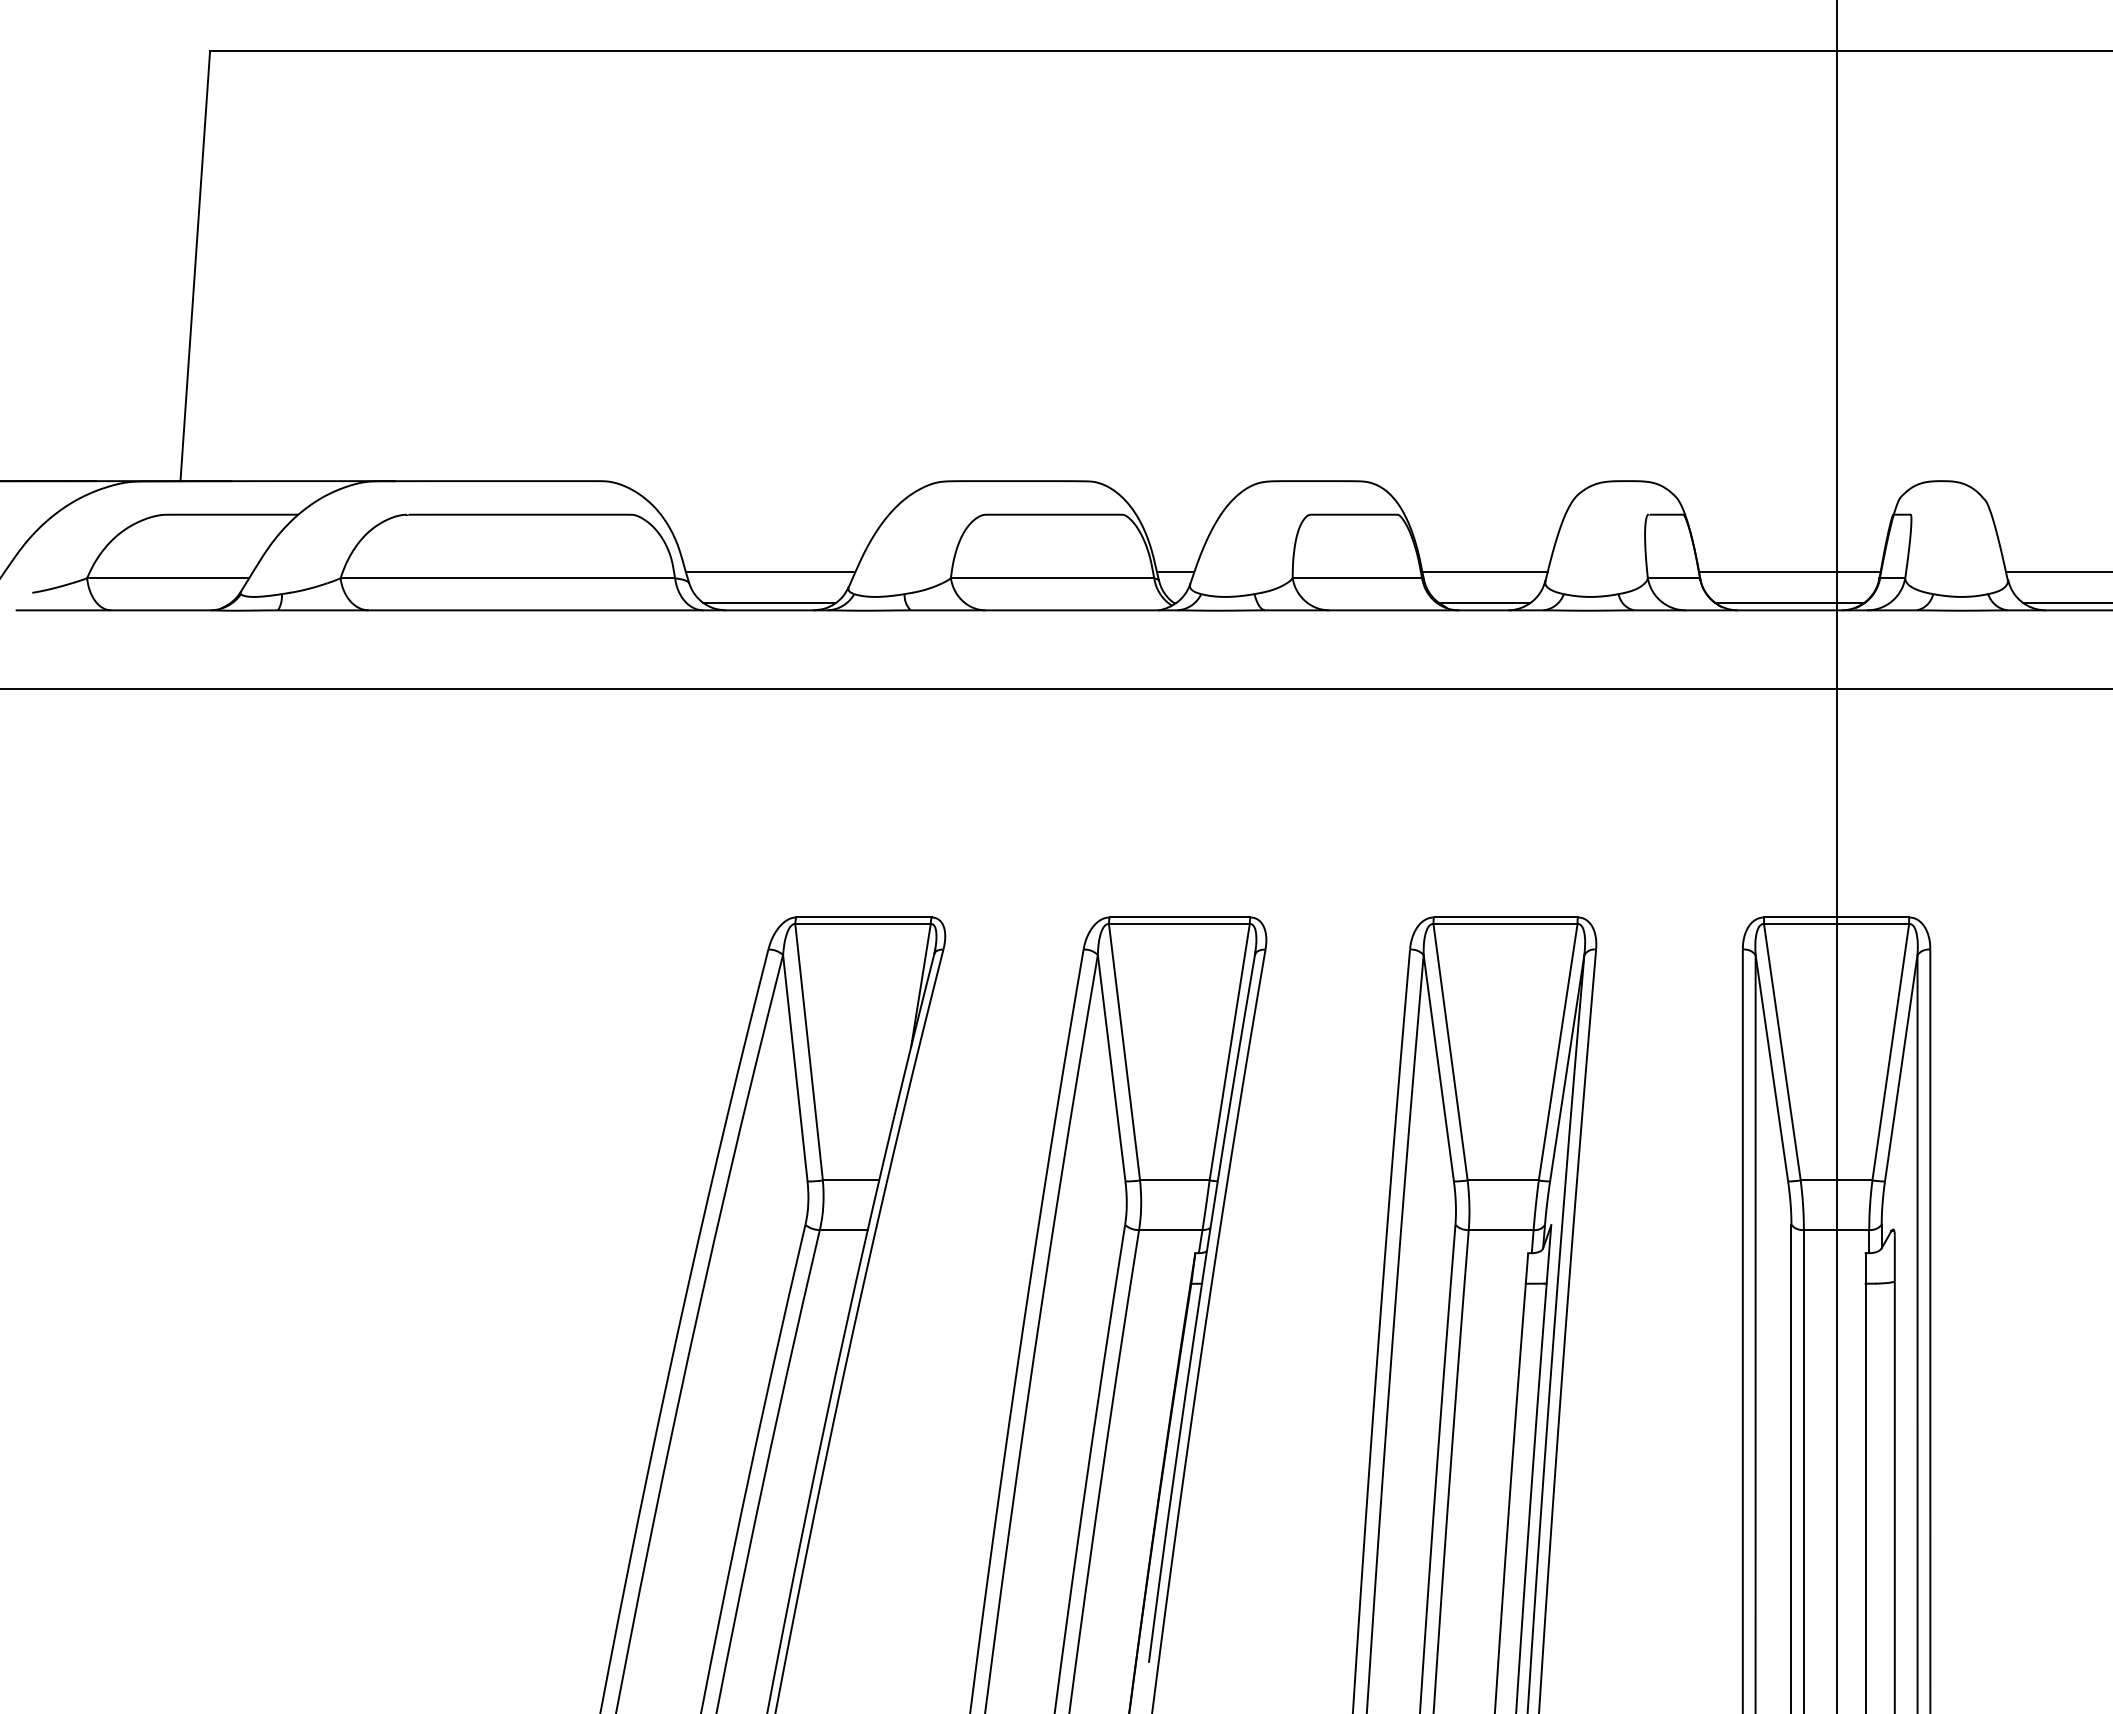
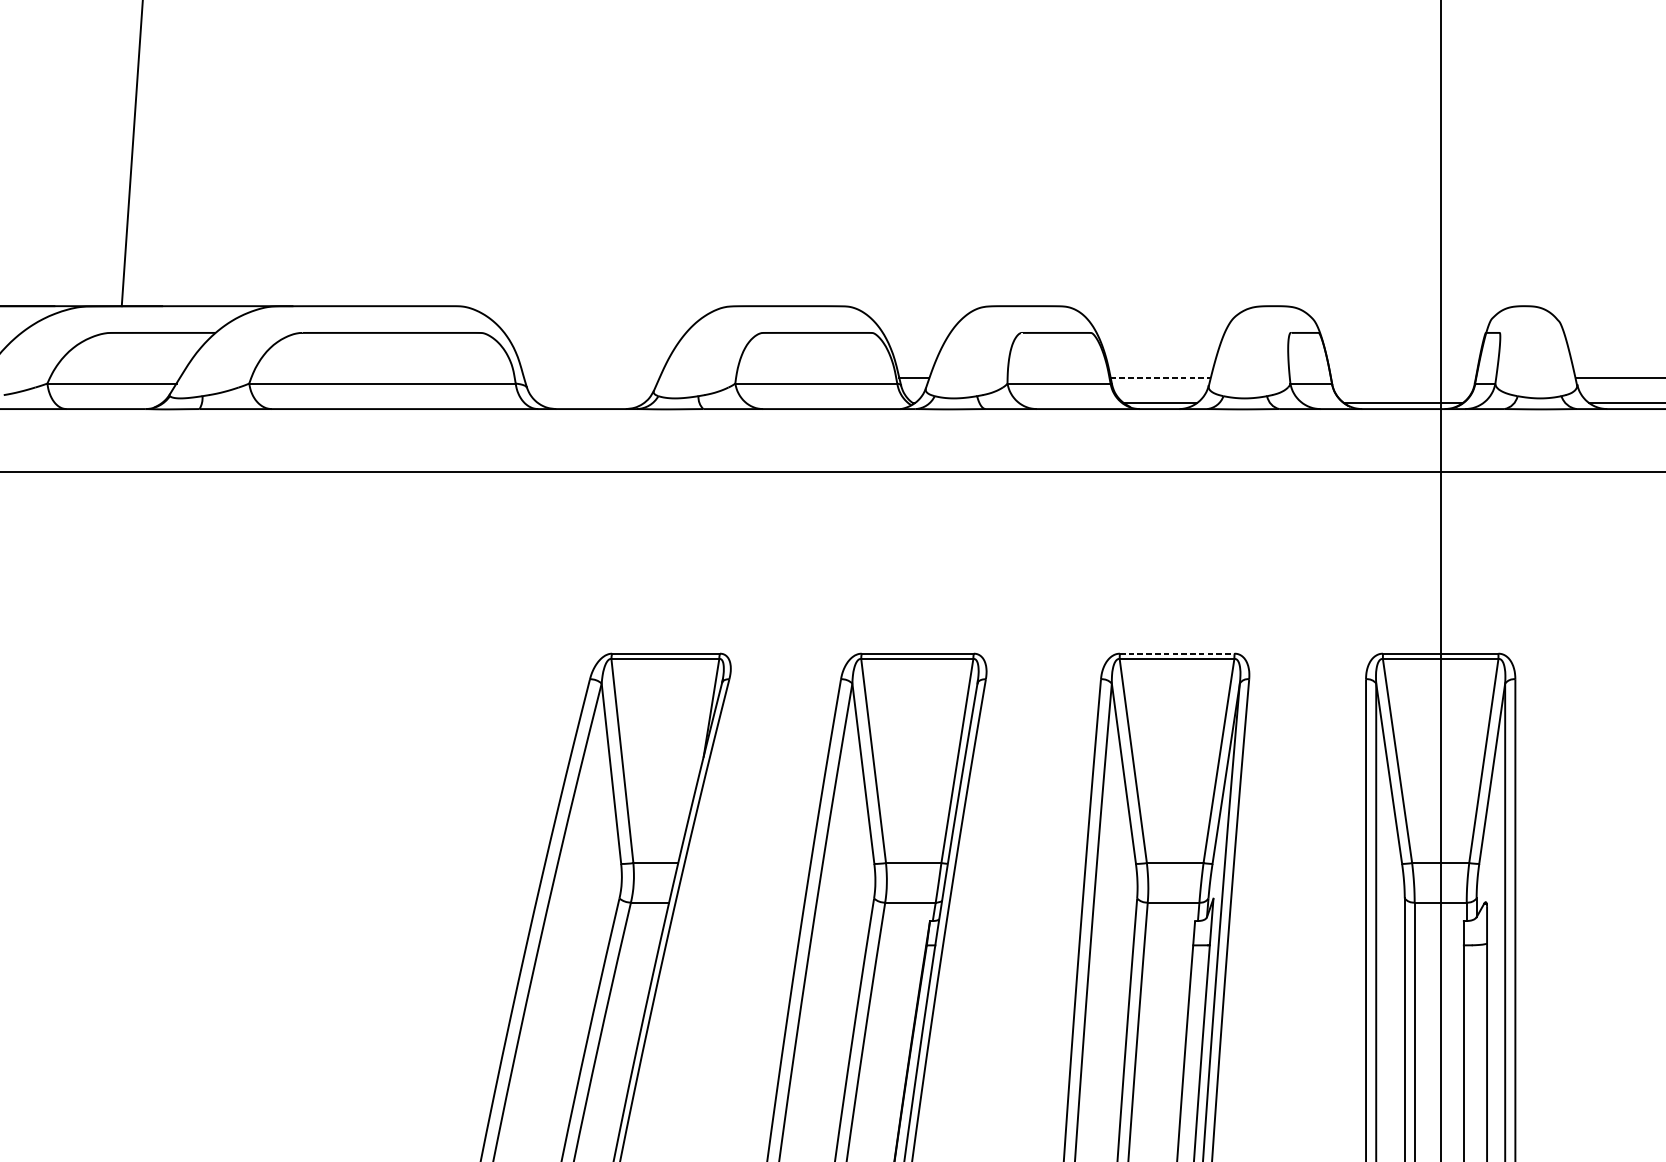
line: (770, 571) -> (591, 378), removed
line: (1485, 571) -> (1161, 378), solid -> dashed
line: (1789, 571) -> (1403, 378), removed
line: (769, 602) -> (590, 402), removed
line: (1505, 917) -> (1177, 653), solid -> dashed

